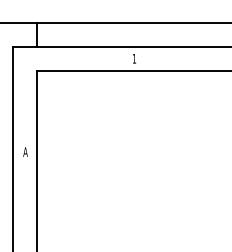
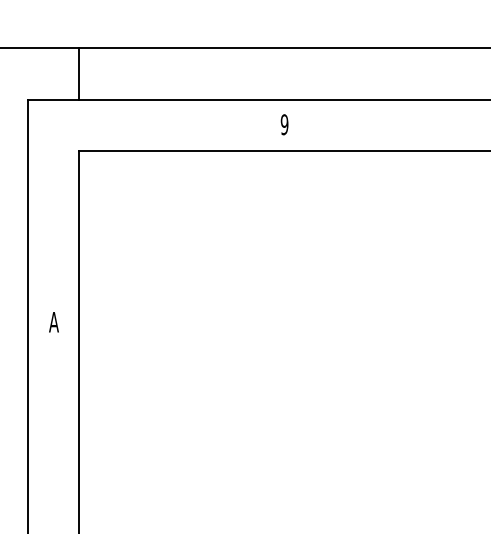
text: (134, 58) -> (284, 124), 1 -> 9

